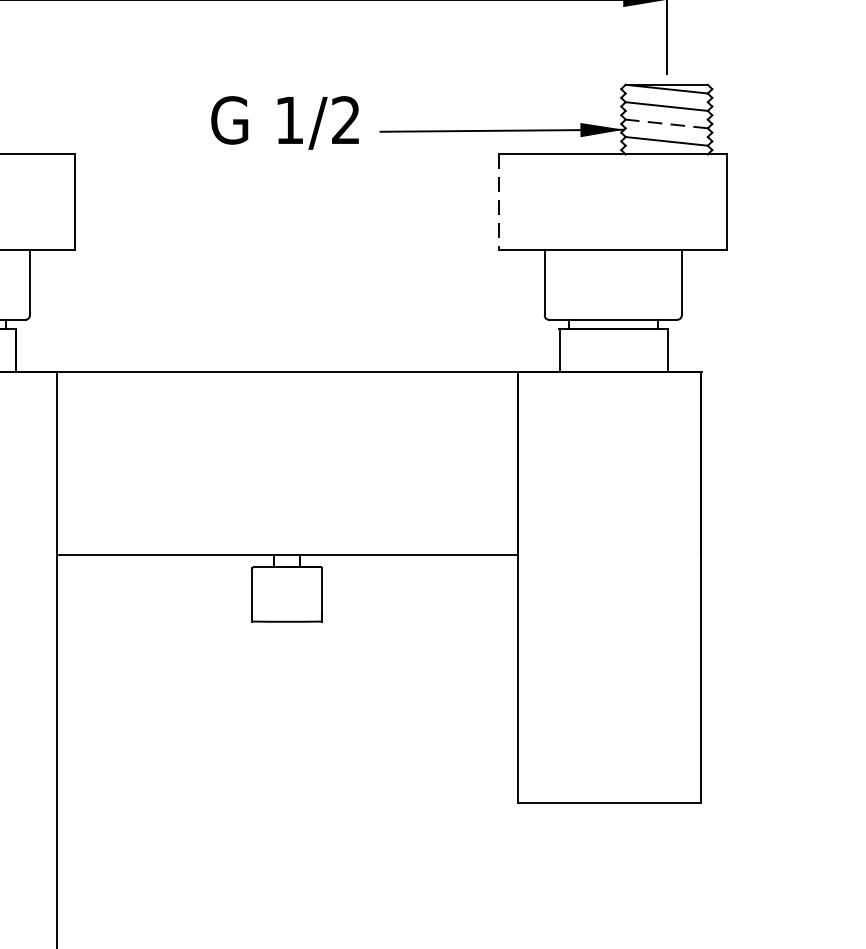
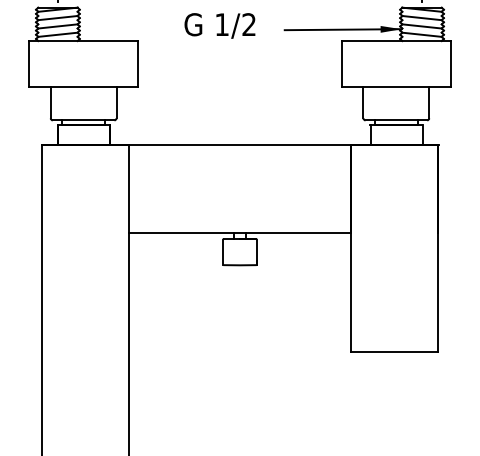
text: (284, 122) -> (219, 25), moved
line: (667, 124) -> (422, 26), dashed -> solid
line: (498, 203) -> (341, 64), dashed -> solid

